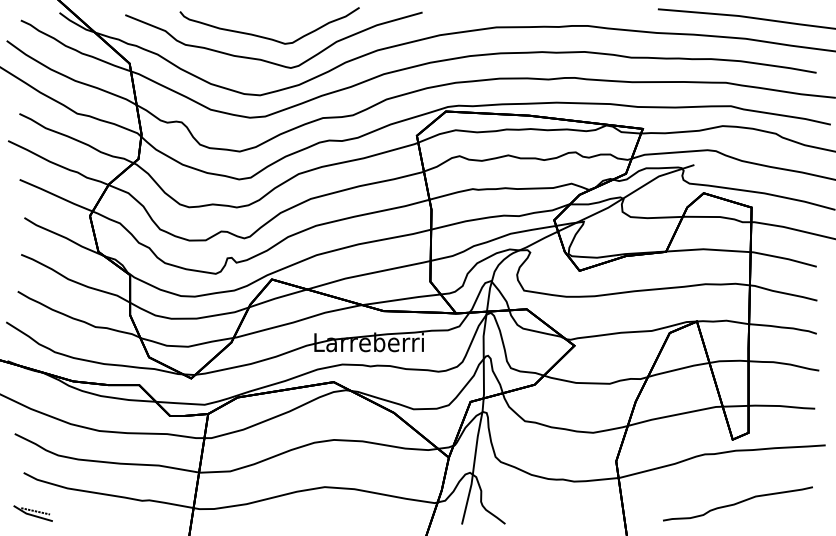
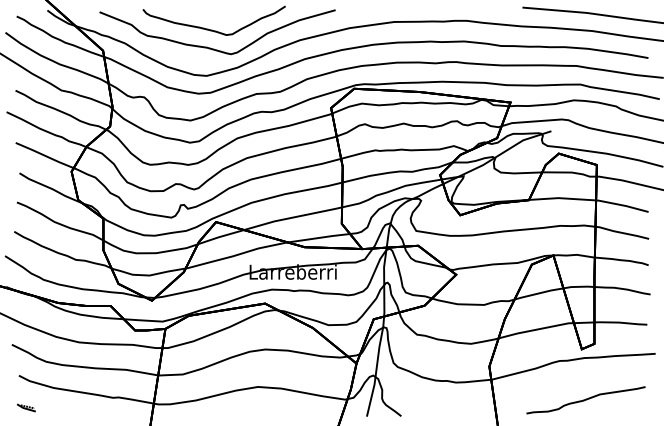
part: (32, 513) -> (25, 407), size x0.6

